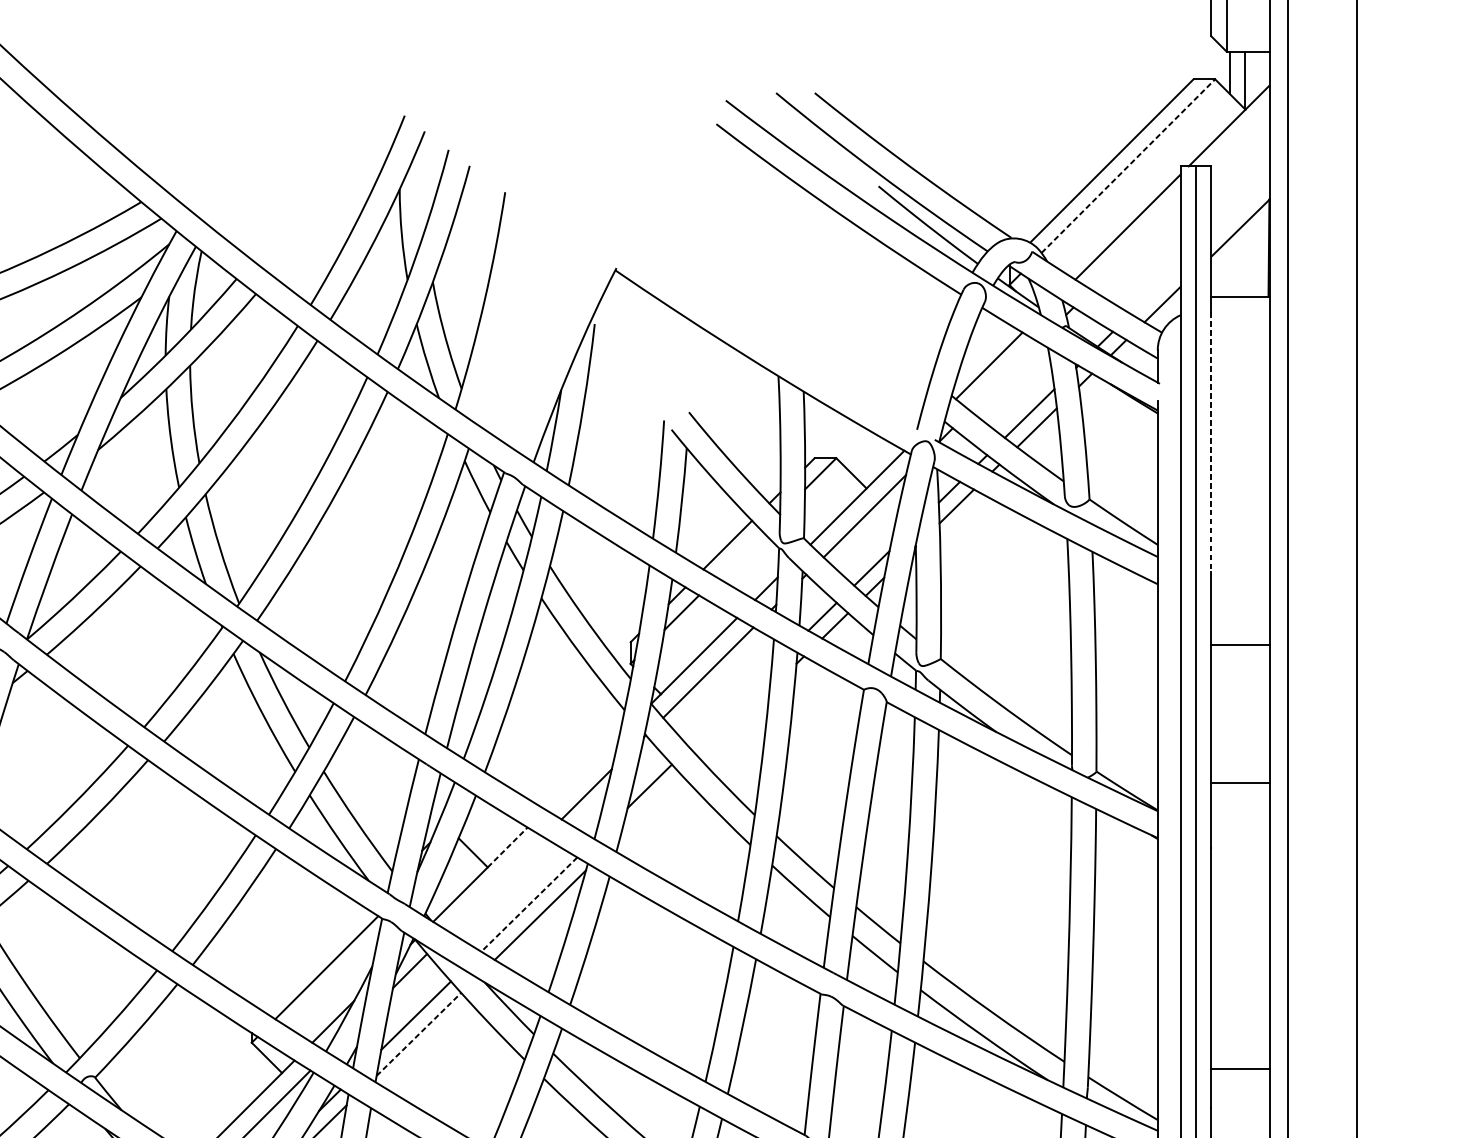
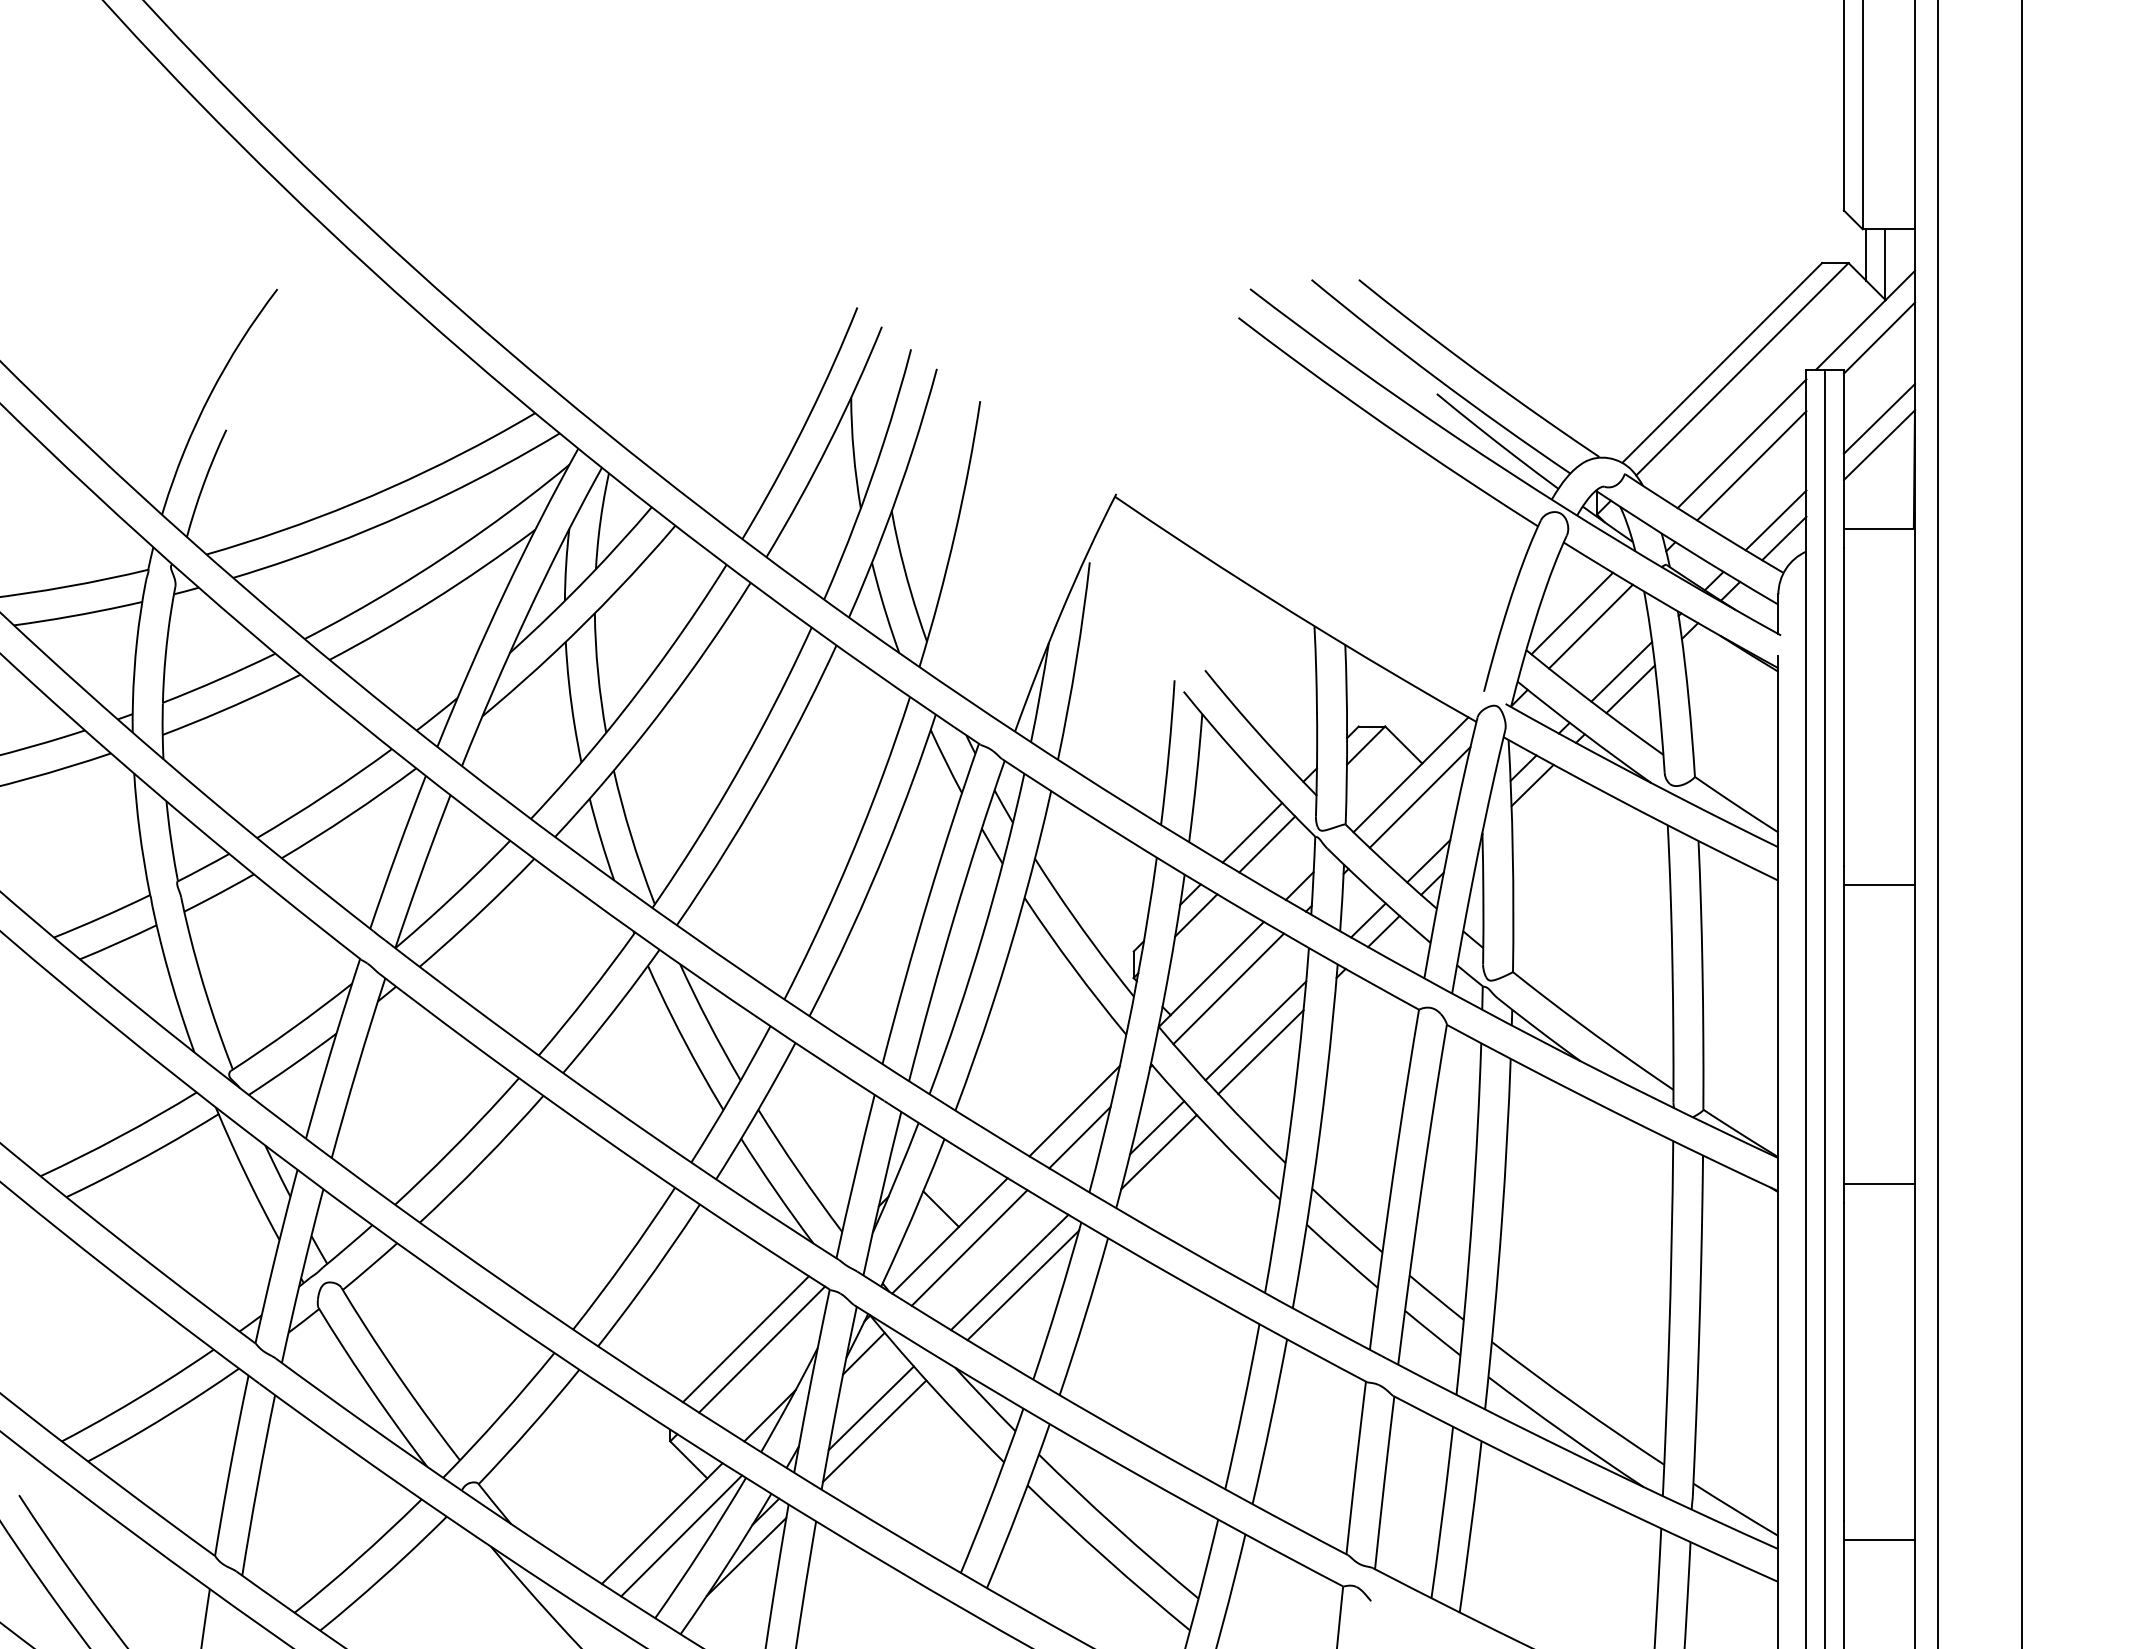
line: (1240, 140) -> (1879, 337), added
line: (1128, 165) -> (1742, 368), dashed -> solid
line: (1240, 206) -> (1879, 418), added
line: (1135, 244) -> (1751, 465), added
line: (1155, 289) -> (1775, 520), added
line: (1004, 376) -> (1590, 626), added
line: (1211, 442) -> (1843, 707), dashed -> solid
line: (740, 554) -> (1267, 844), added
line: (1240, 644) -> (1879, 884), moved
line: (730, 706) -> (1255, 1030), added
line: (734, 724) -> (1260, 1052), added
line: (582, 773) -> (1074, 1111), added
line: (1240, 782) -> (1879, 1184), moved
line: (650, 806) -> (1158, 1152), added
line: (507, 847) -> (983, 1202), dashed -> solid
line: (496, 884) -> (969, 1247), added
line: (529, 904) -> (1009, 1272), dashed -> solid
line: (313, 959) -> (745, 1339), added
line: (419, 1033) -> (875, 1430), dashed -> solid
line: (1240, 1068) -> (1879, 1539), moved

